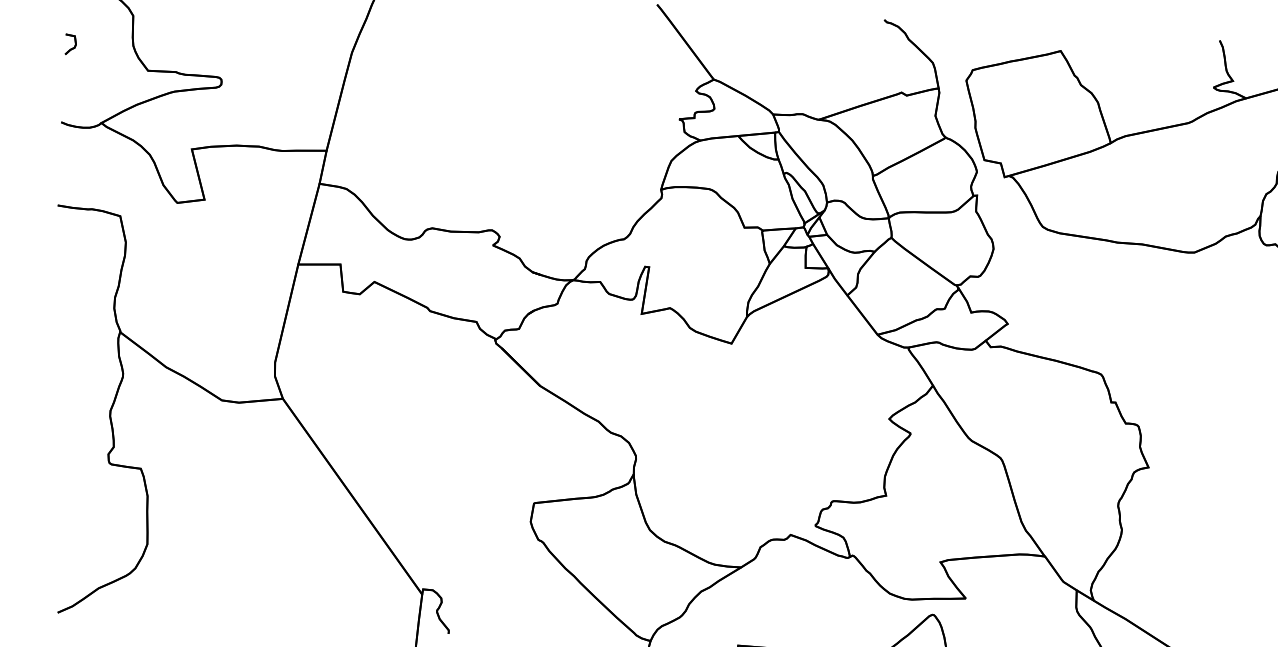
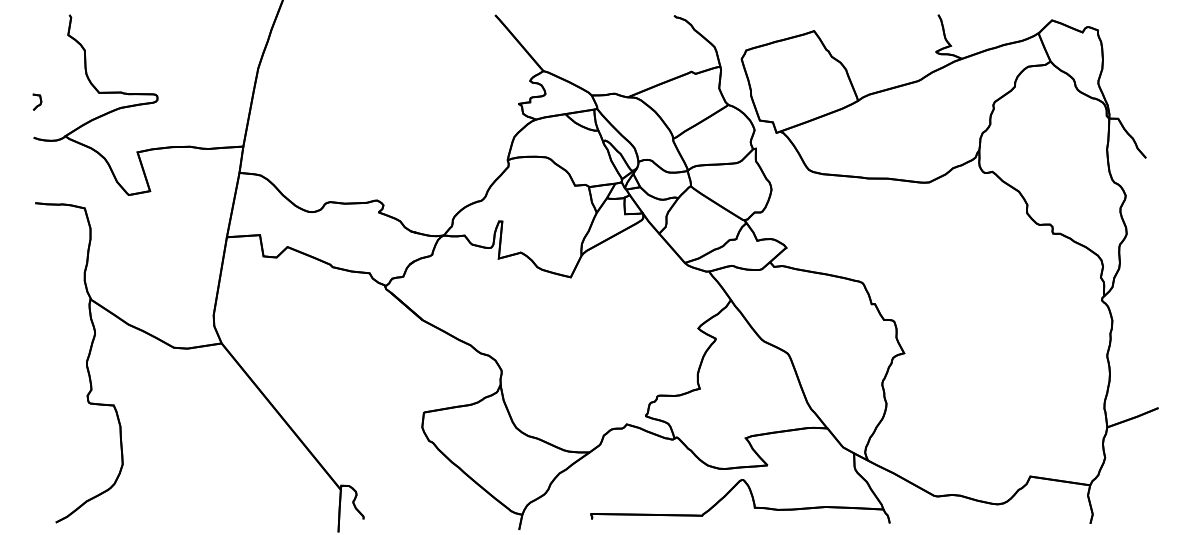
part: (71, 43) -> (37, 101), moved

